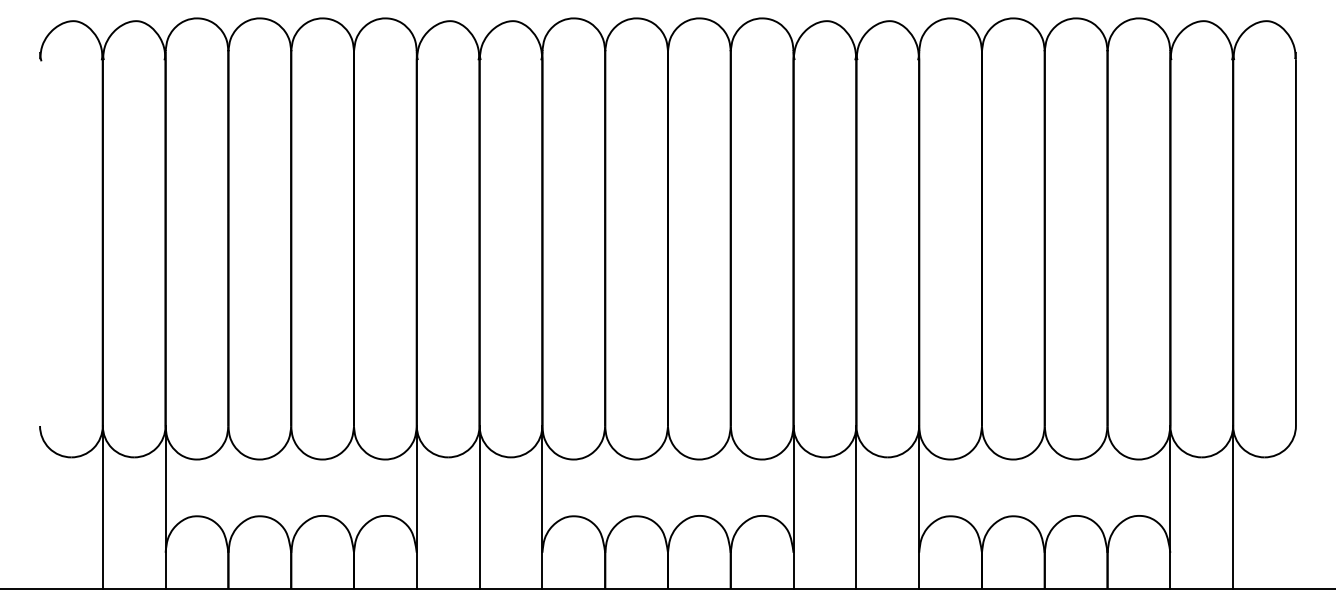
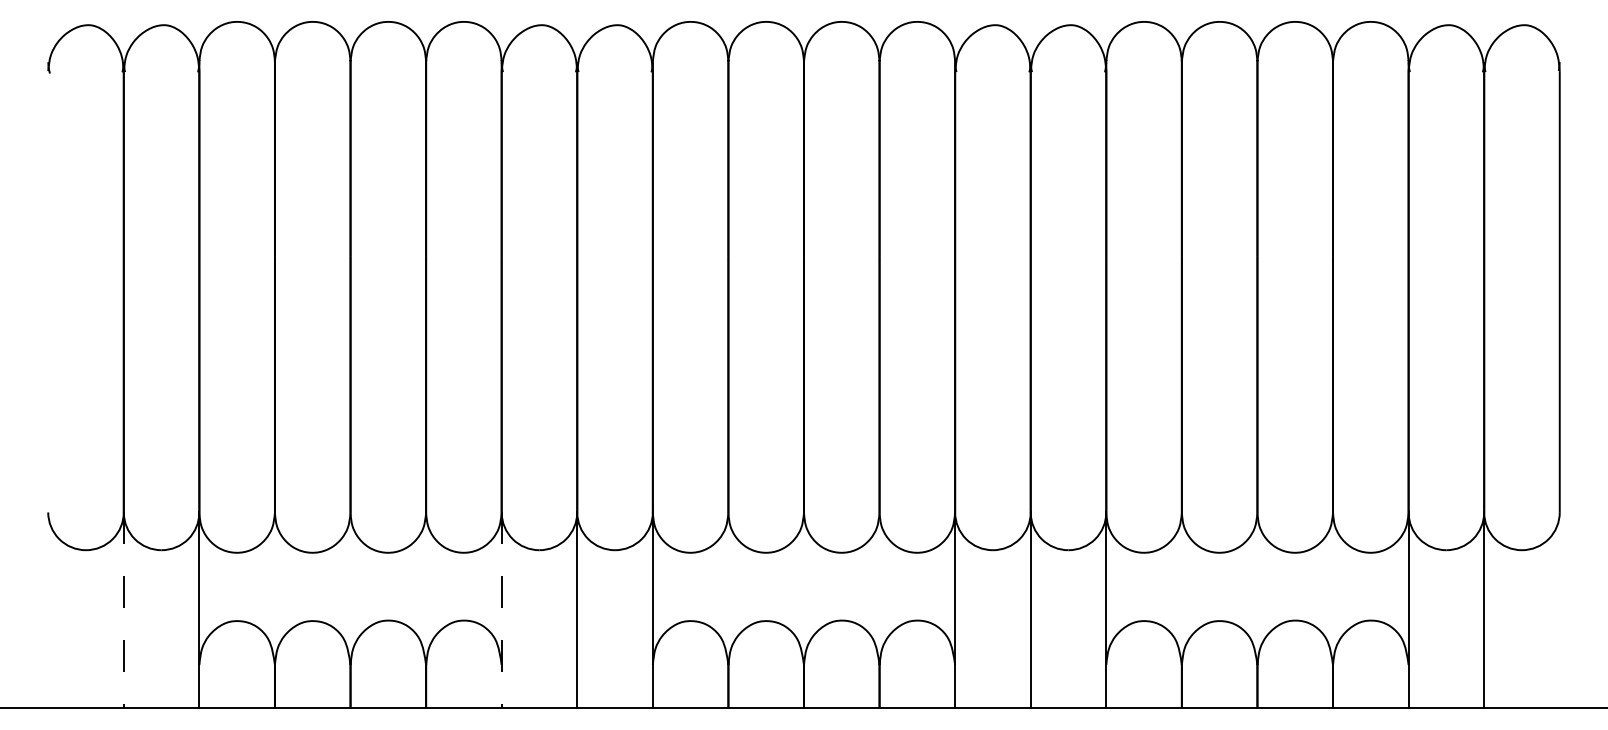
line: (102, 507) -> (123, 610), solid -> dashed
line: (416, 507) -> (501, 610), solid -> dashed

